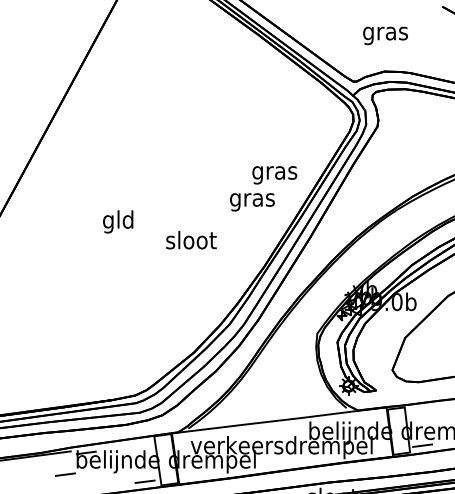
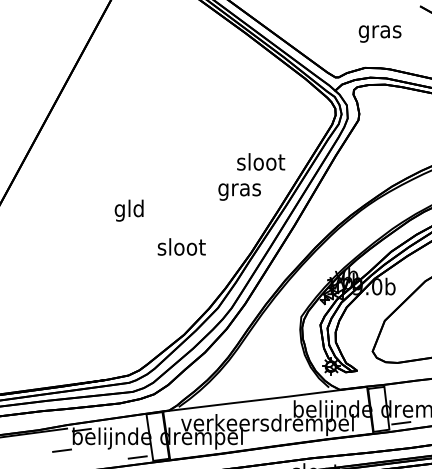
text: (384, 35) -> (379, 33), moved
text: (275, 173) -> (261, 164), gras -> sloot
text: (117, 221) -> (128, 210), moved
text: (191, 239) -> (181, 246), moved

